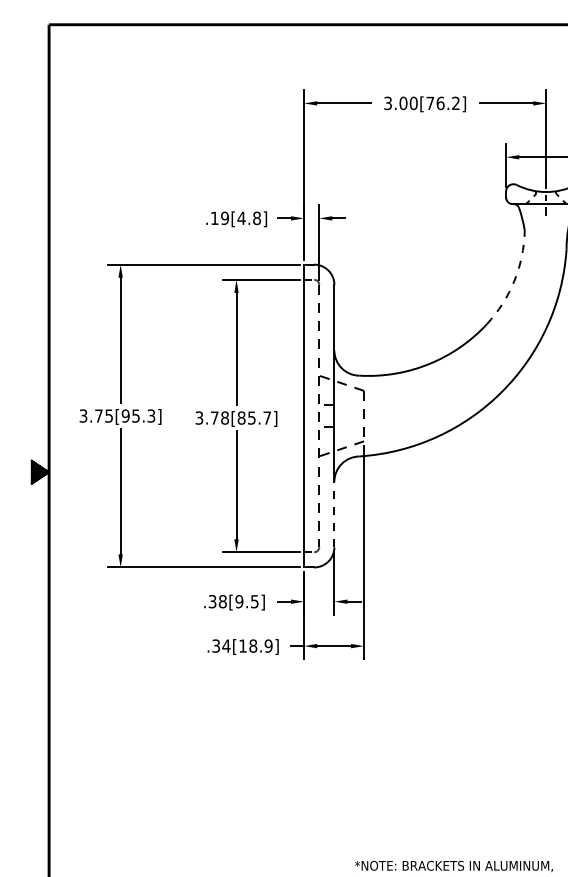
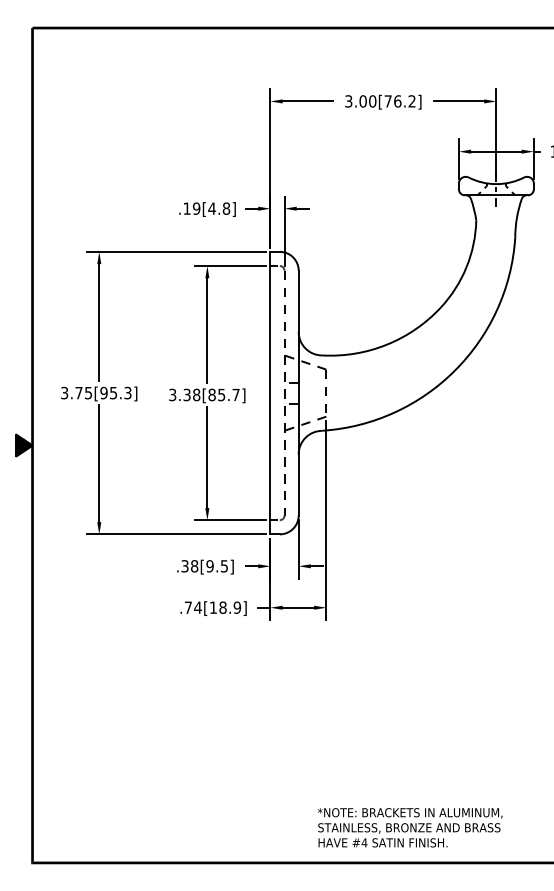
arc: (514, 281) -> (466, 267), dashed -> solid
text: (214, 417) -> (186, 394), 3.78[85.7] -> 3.38[85.7]
line: (334, 514) -> (298, 484), dashed -> solid
text: (215, 645) -> (187, 607), .34[18.9] -> .74[18.9]

